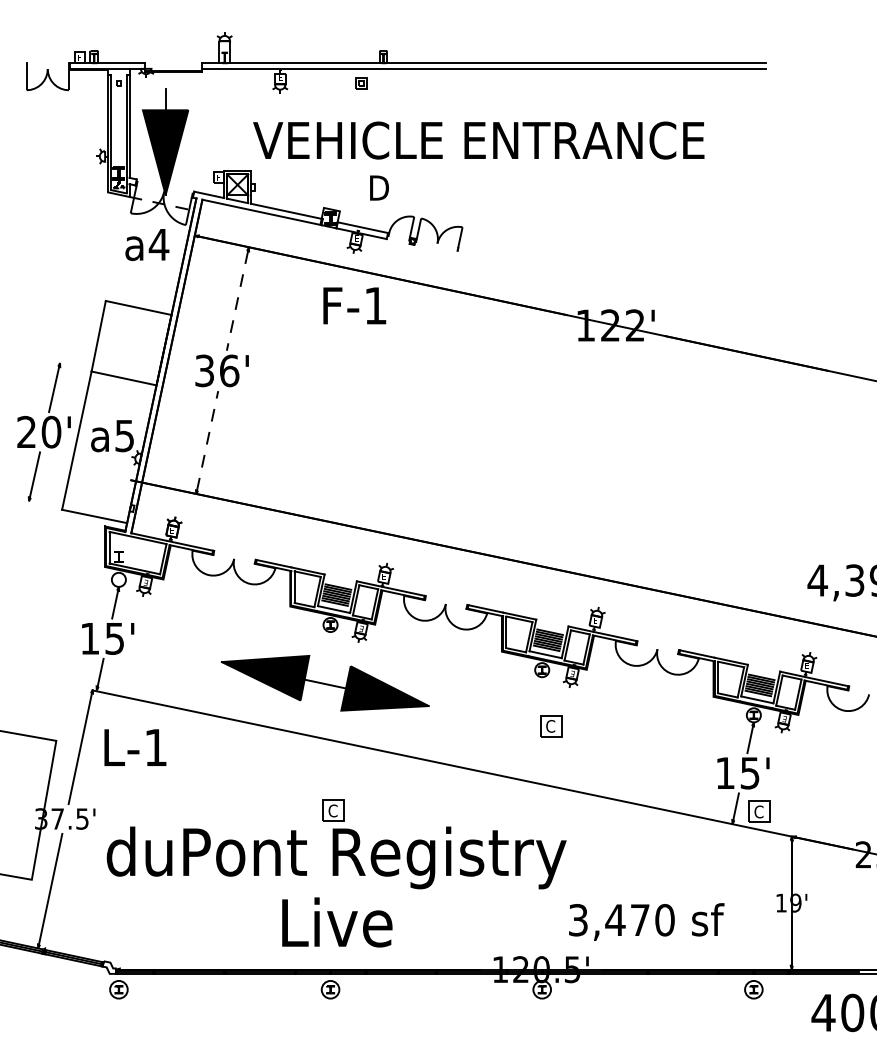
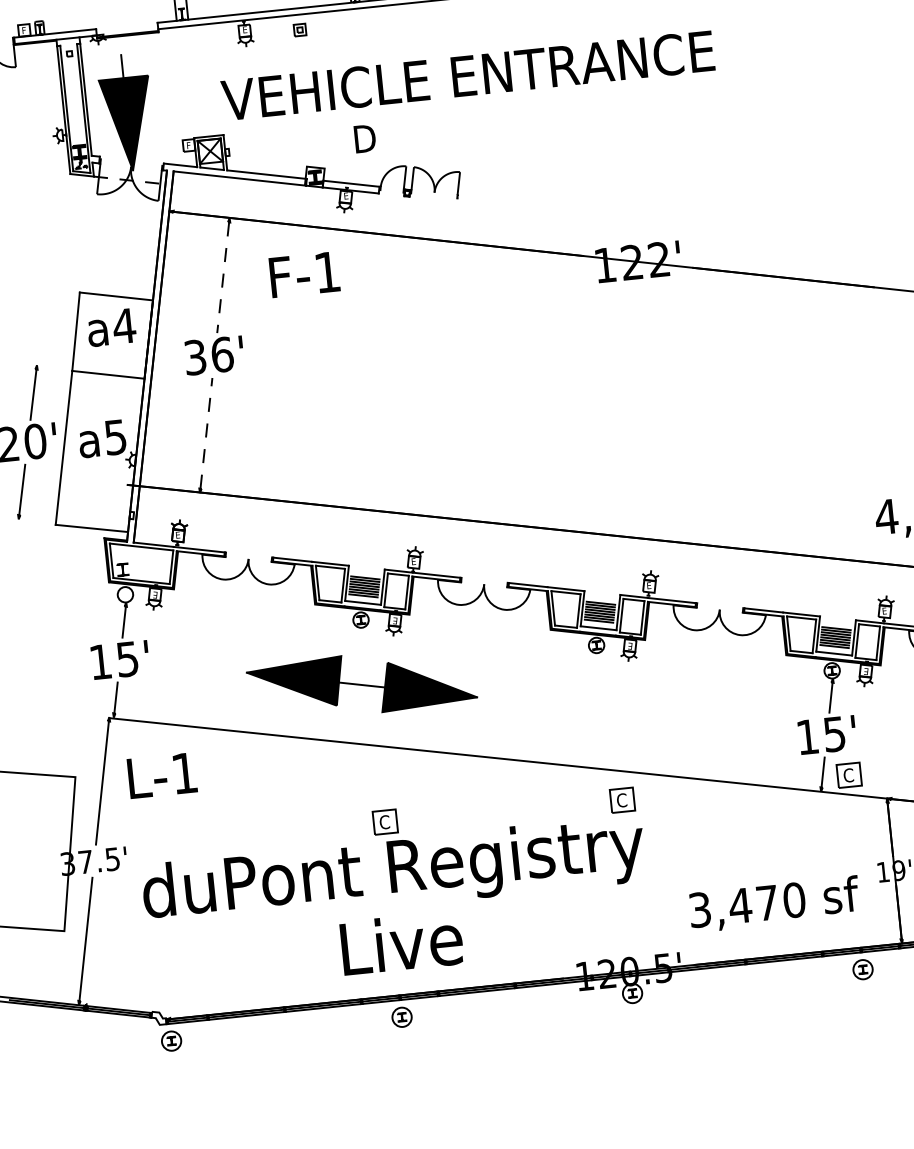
part: (361, 83) -> (300, 30), moved
text: (147, 245) -> (111, 328), moved
text: (354, 305) -> (304, 274), moved
part: (551, 726) -> (622, 800), moved
text: (646, 921) -> (774, 903), moved

